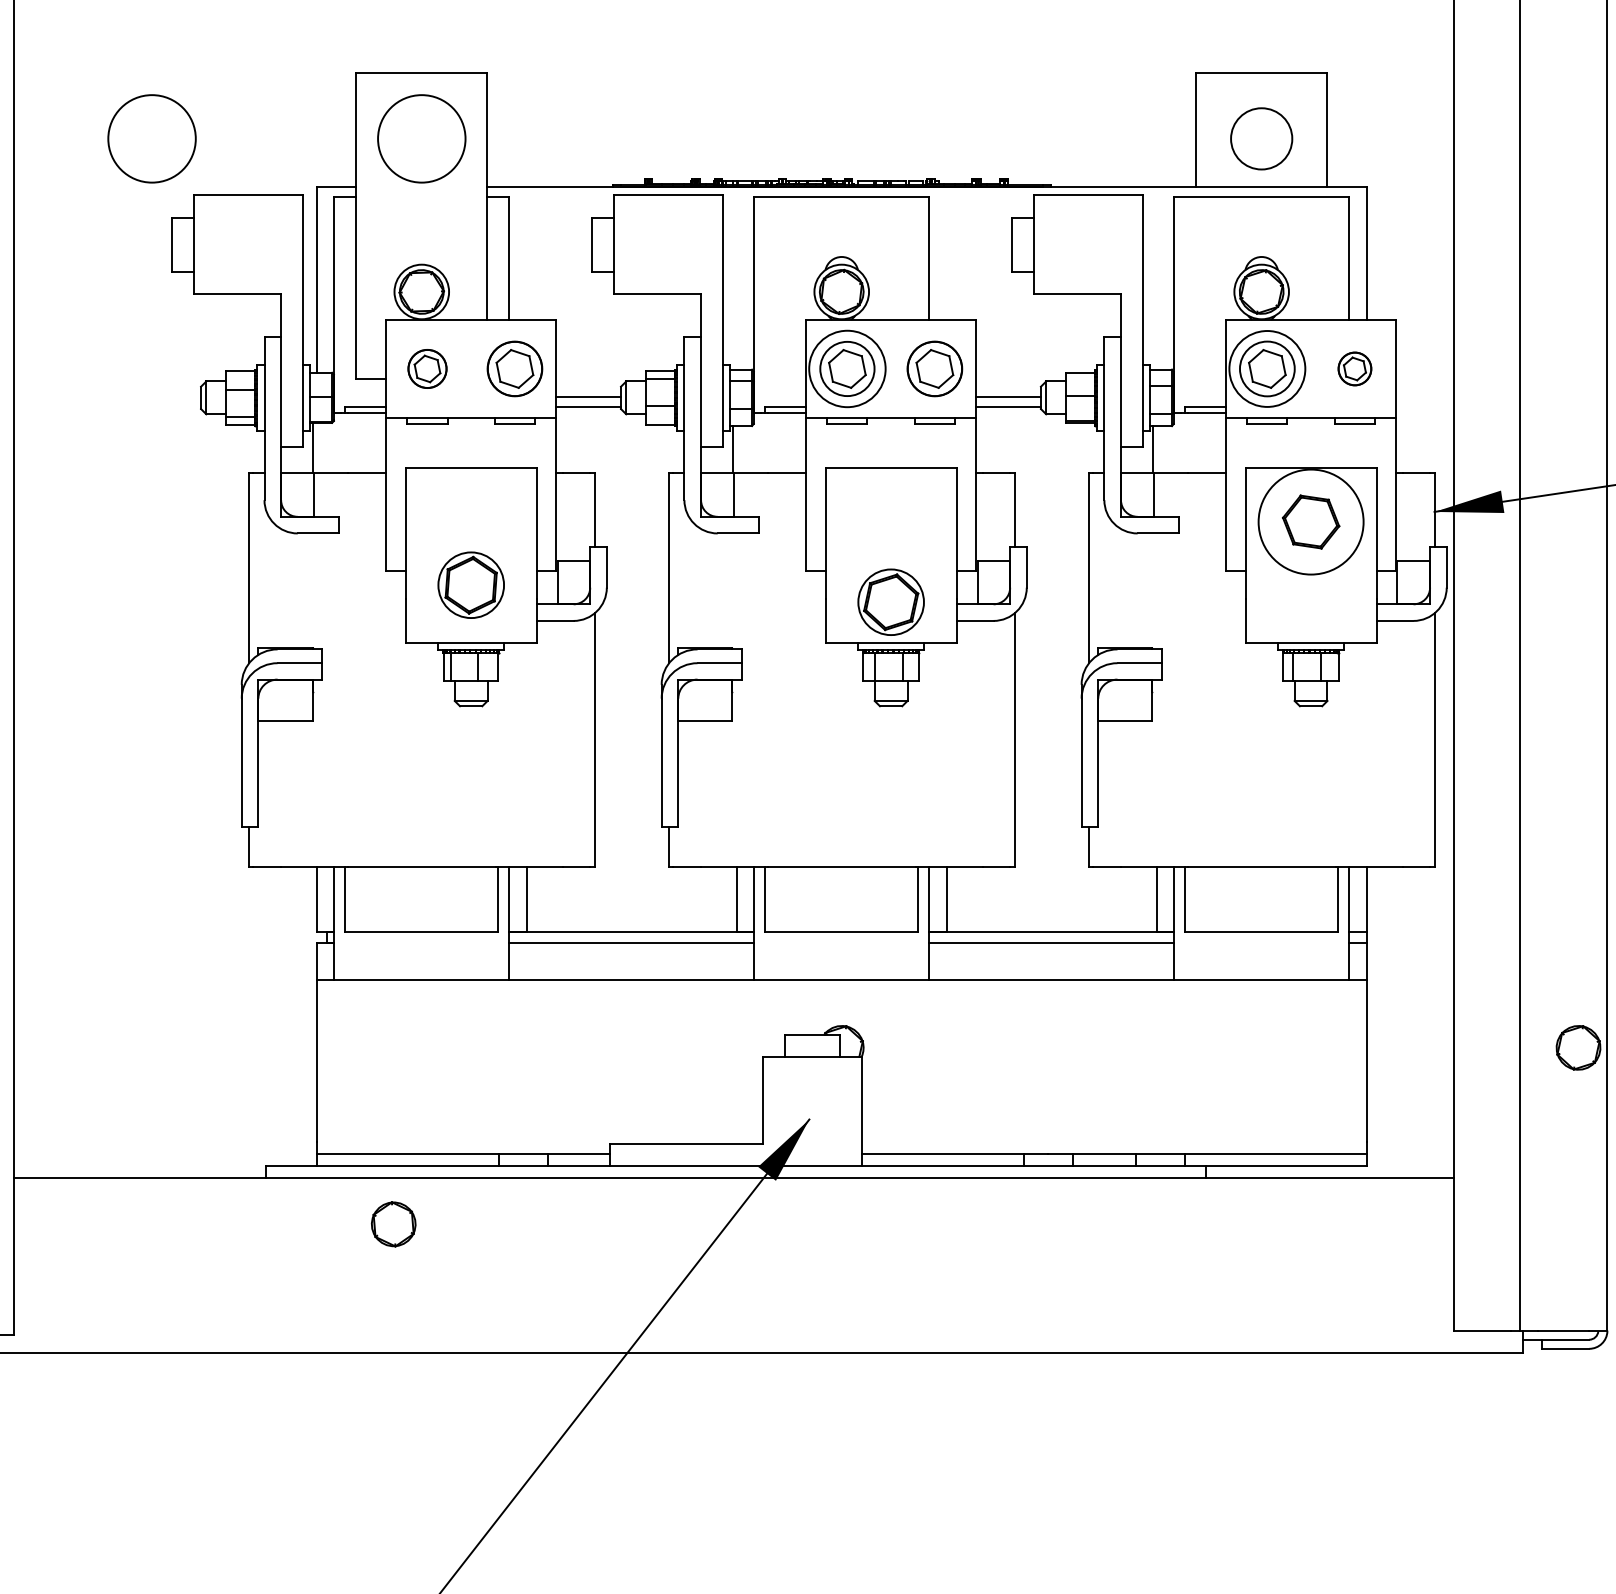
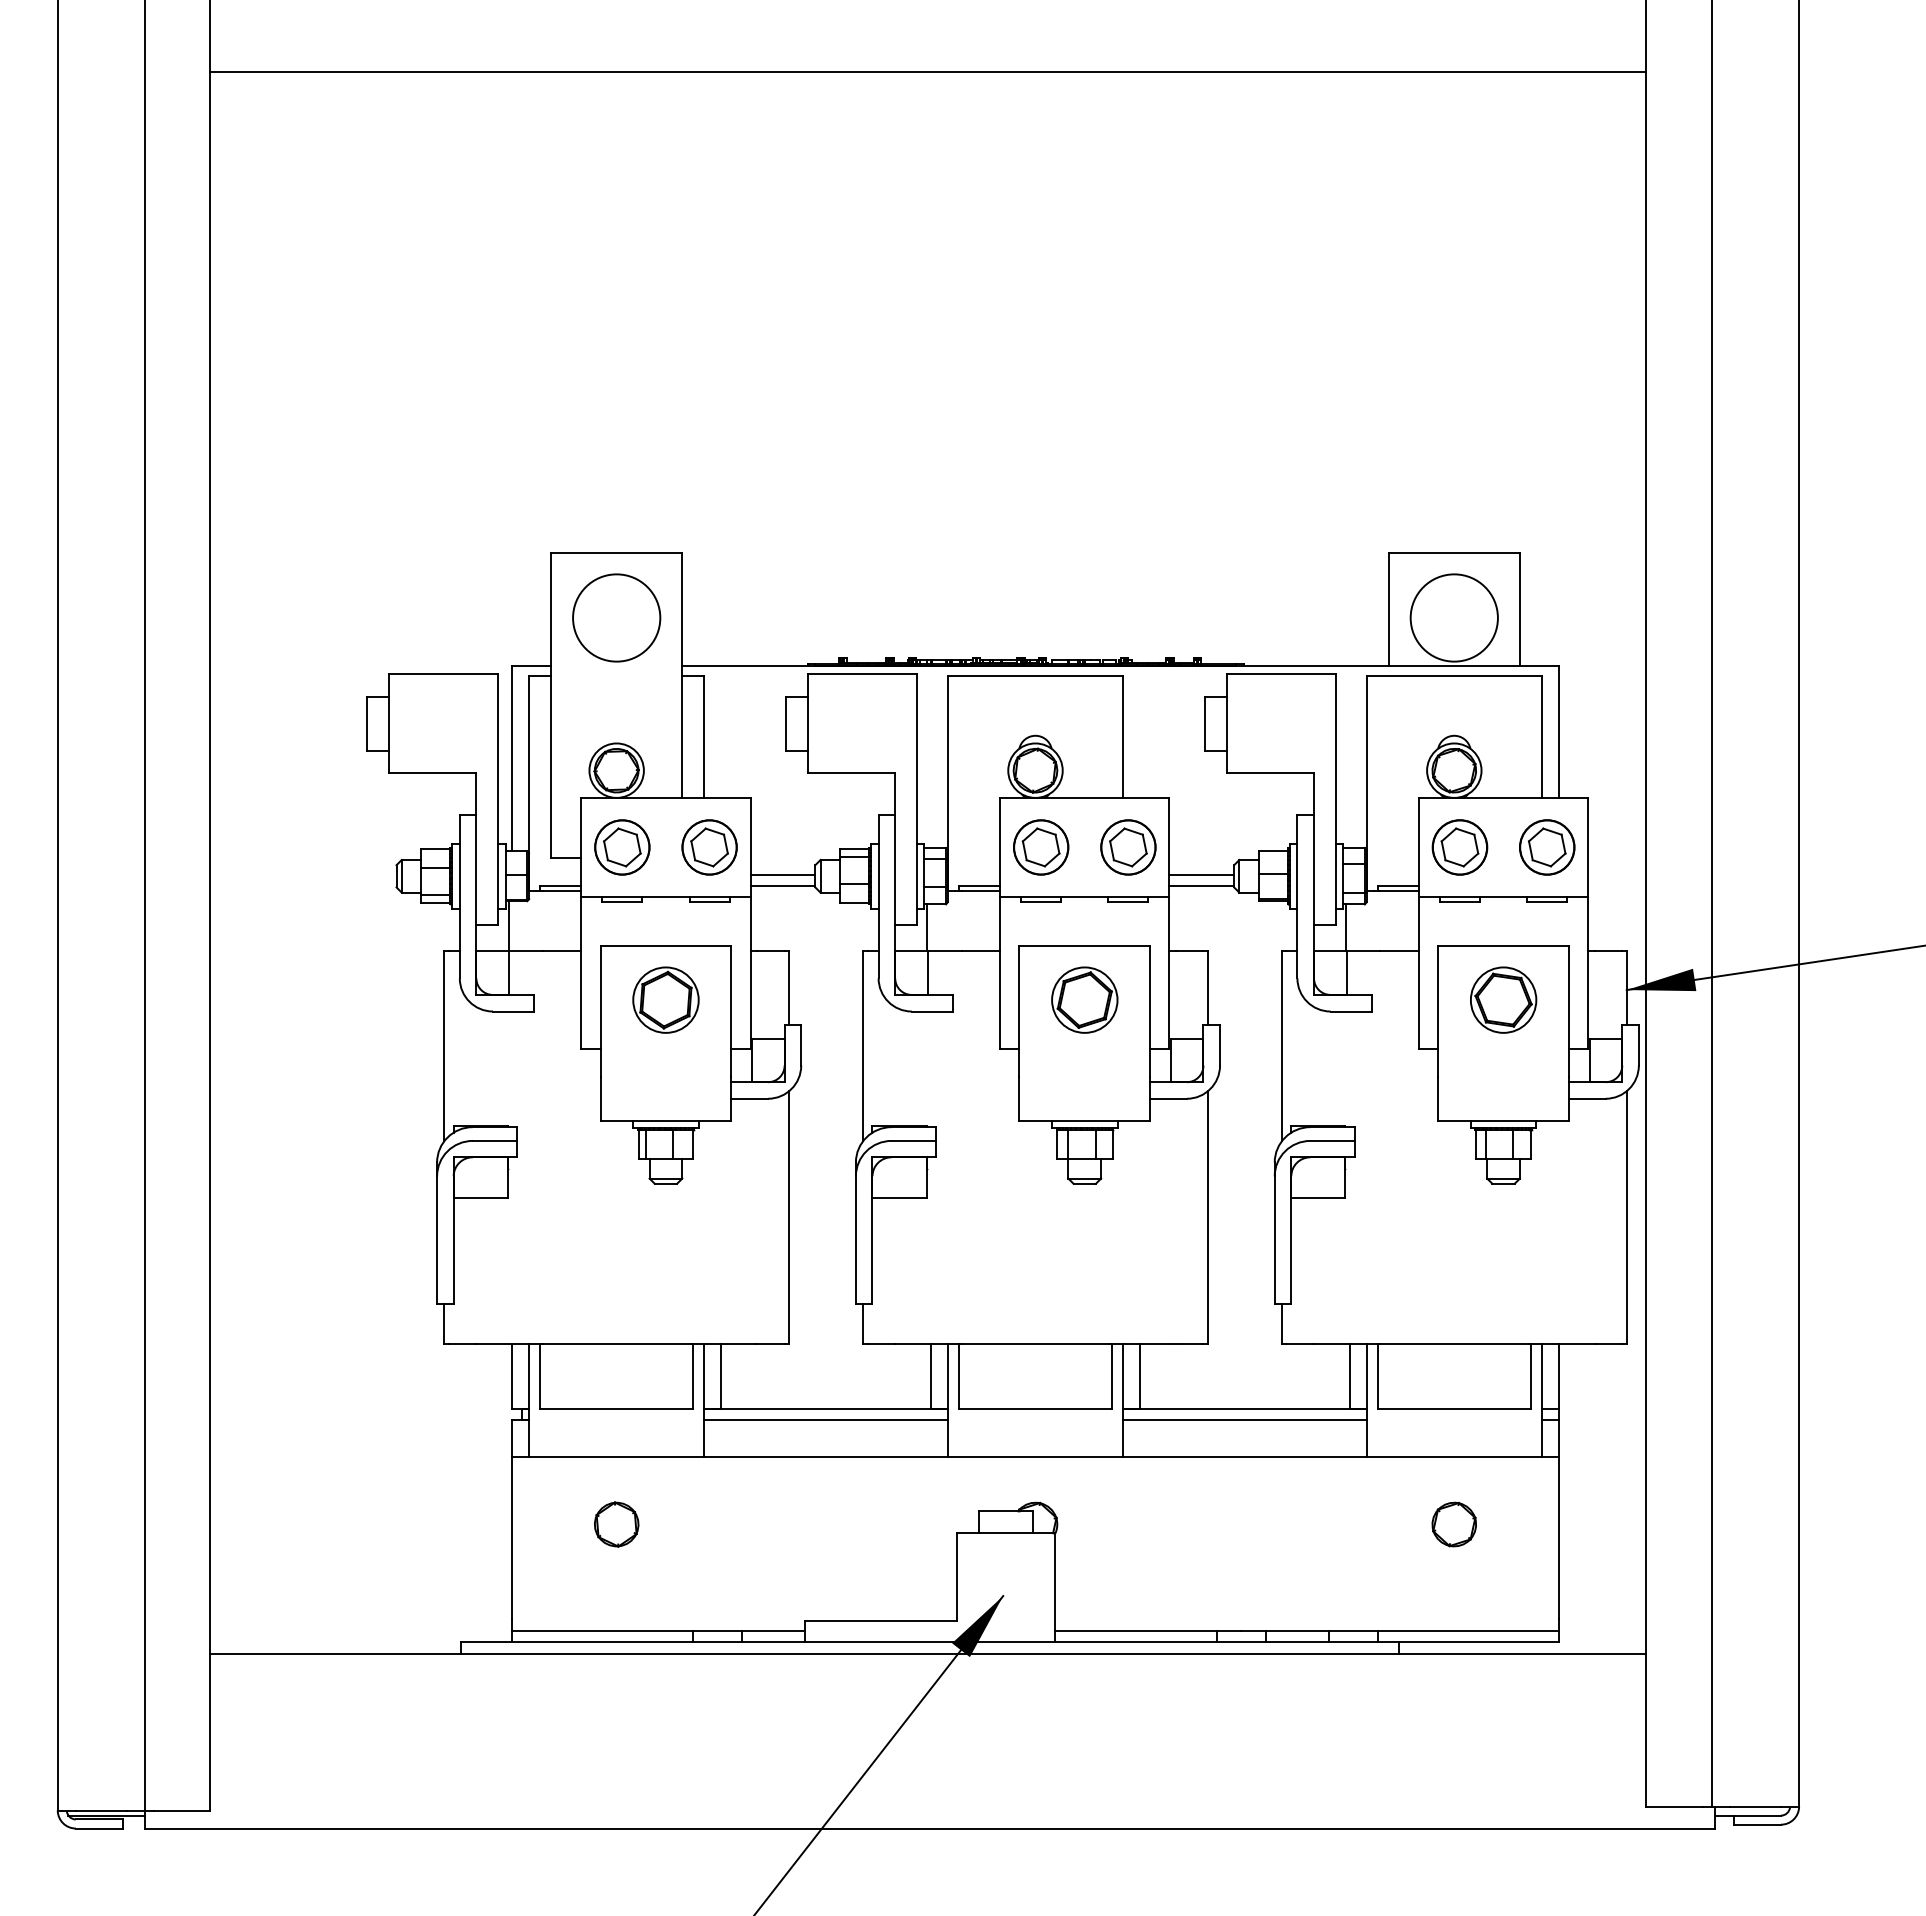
circle: (151, 138) -> (347, 617), removed
circle: (1260, 138) -> (1453, 617), size x1.43
part: (427, 368) -> (622, 847), size x1.43
circle: (846, 368) -> (1040, 847), size x0.71
circle: (1266, 368) -> (1459, 847), size x0.71
part: (1355, 368) -> (1547, 847), size x1.67
circle: (1311, 521) -> (1503, 999), size x0.62
part: (470, 584) -> (665, 999), moved
part: (890, 601) -> (1084, 999), moved
part: (1577, 1047) -> (1453, 1524), moved
part: (393, 1224) -> (616, 1524), moved

